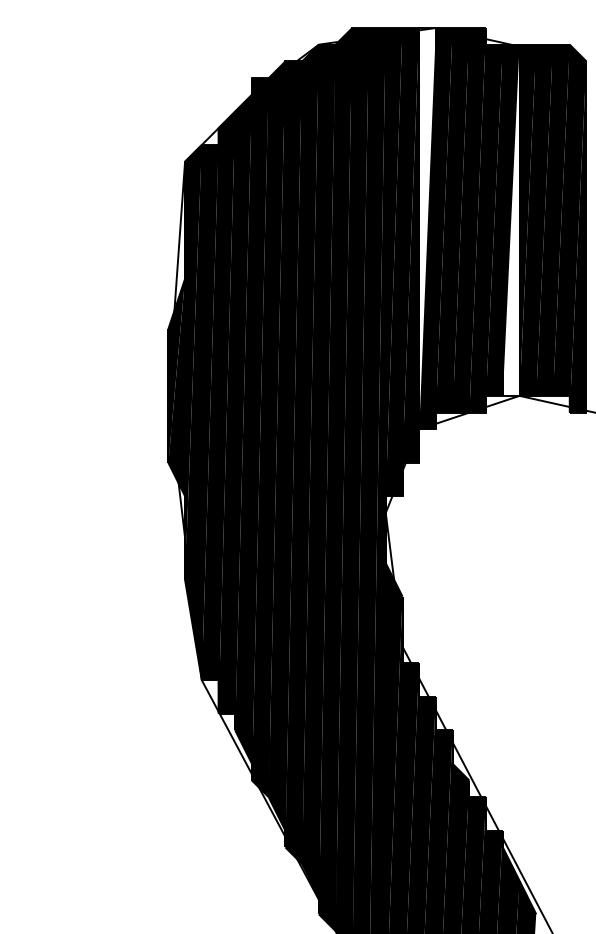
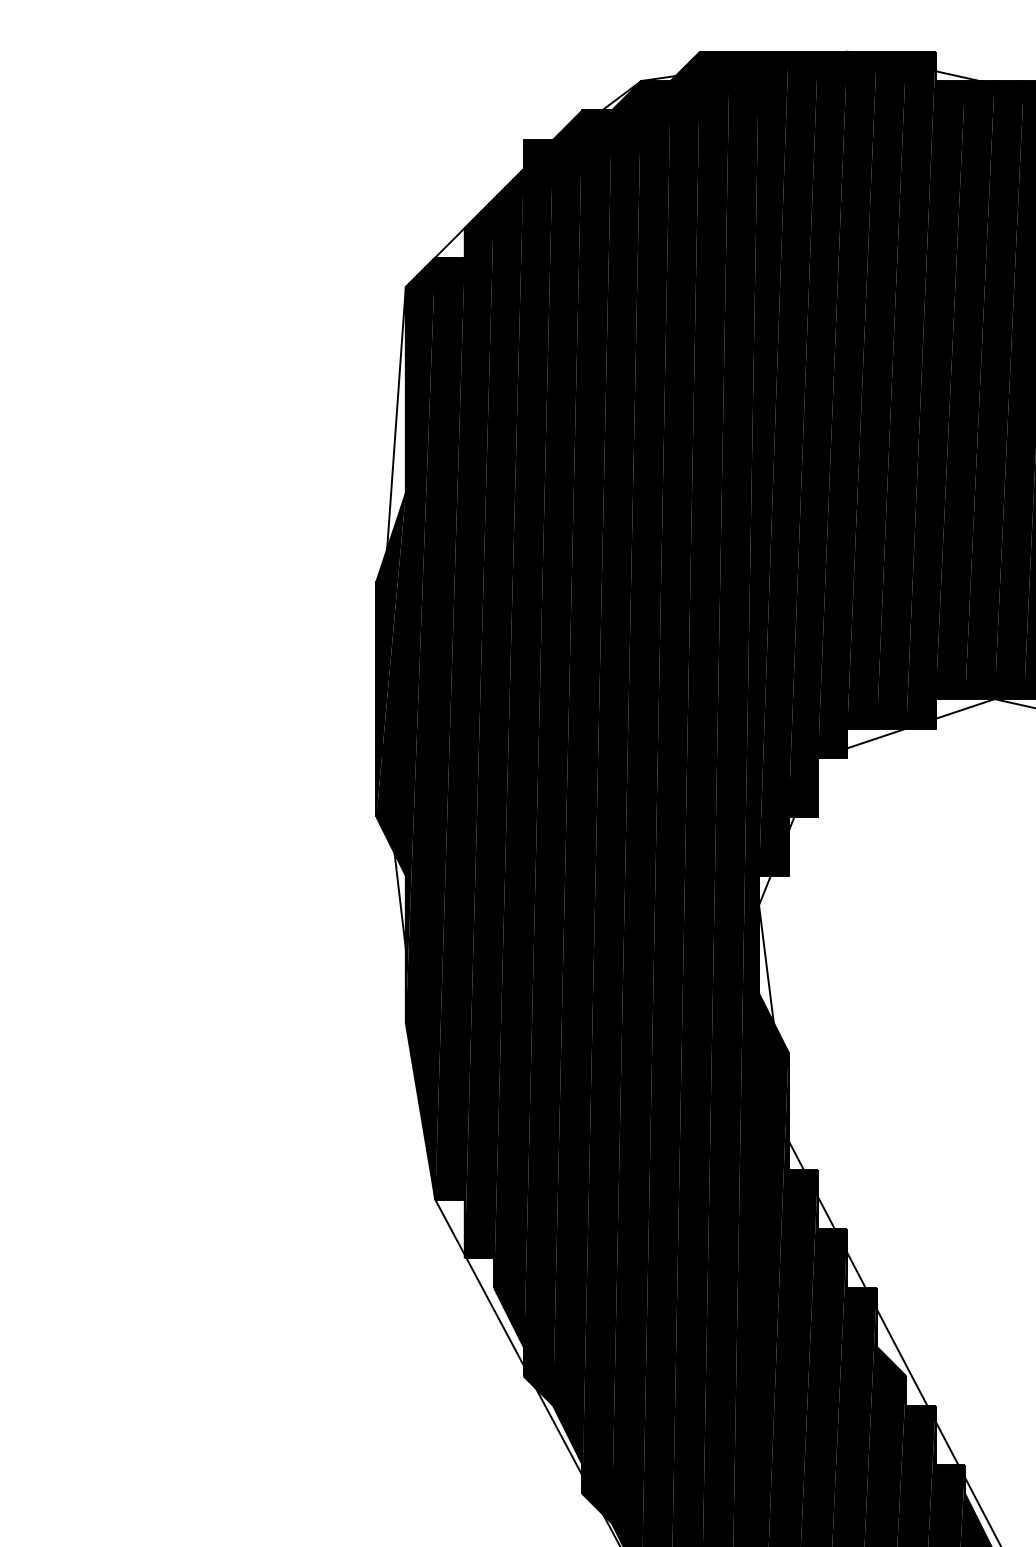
fill: (510, 219) -> (978, 388), added
fill: (427, 228) -> (832, 404), added

